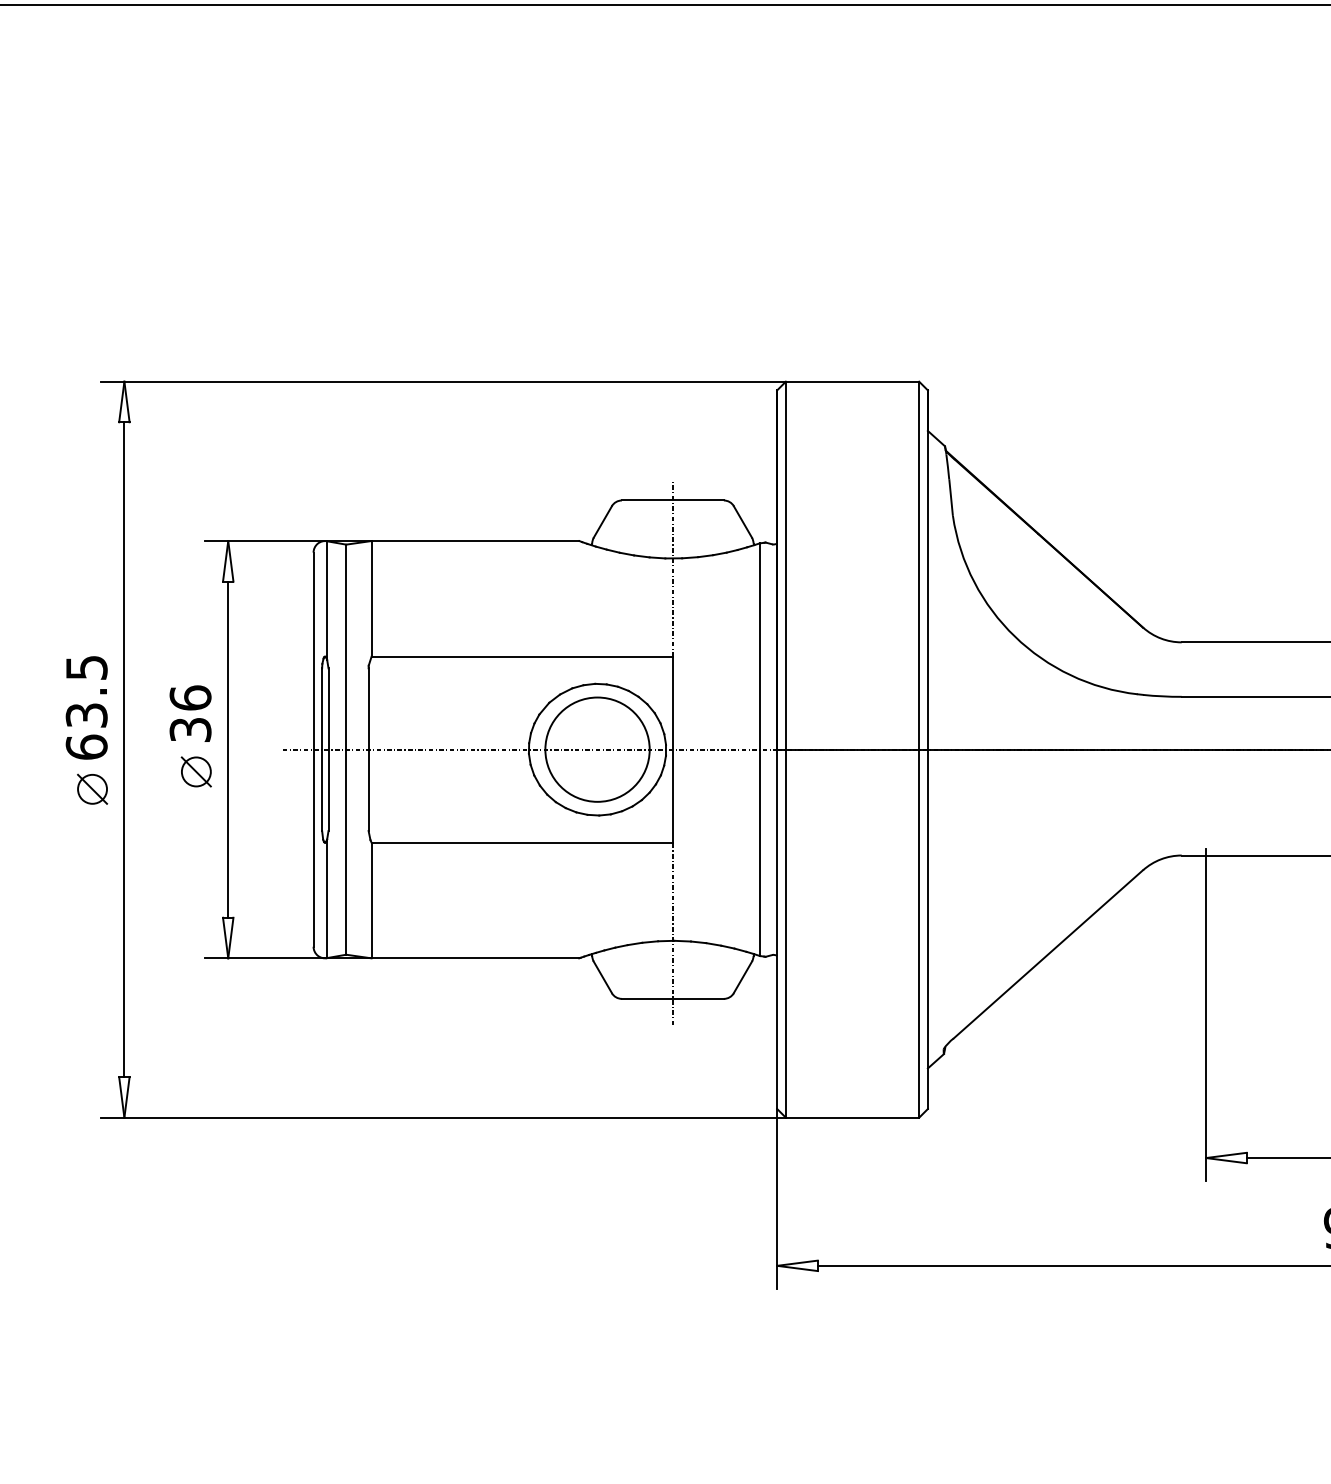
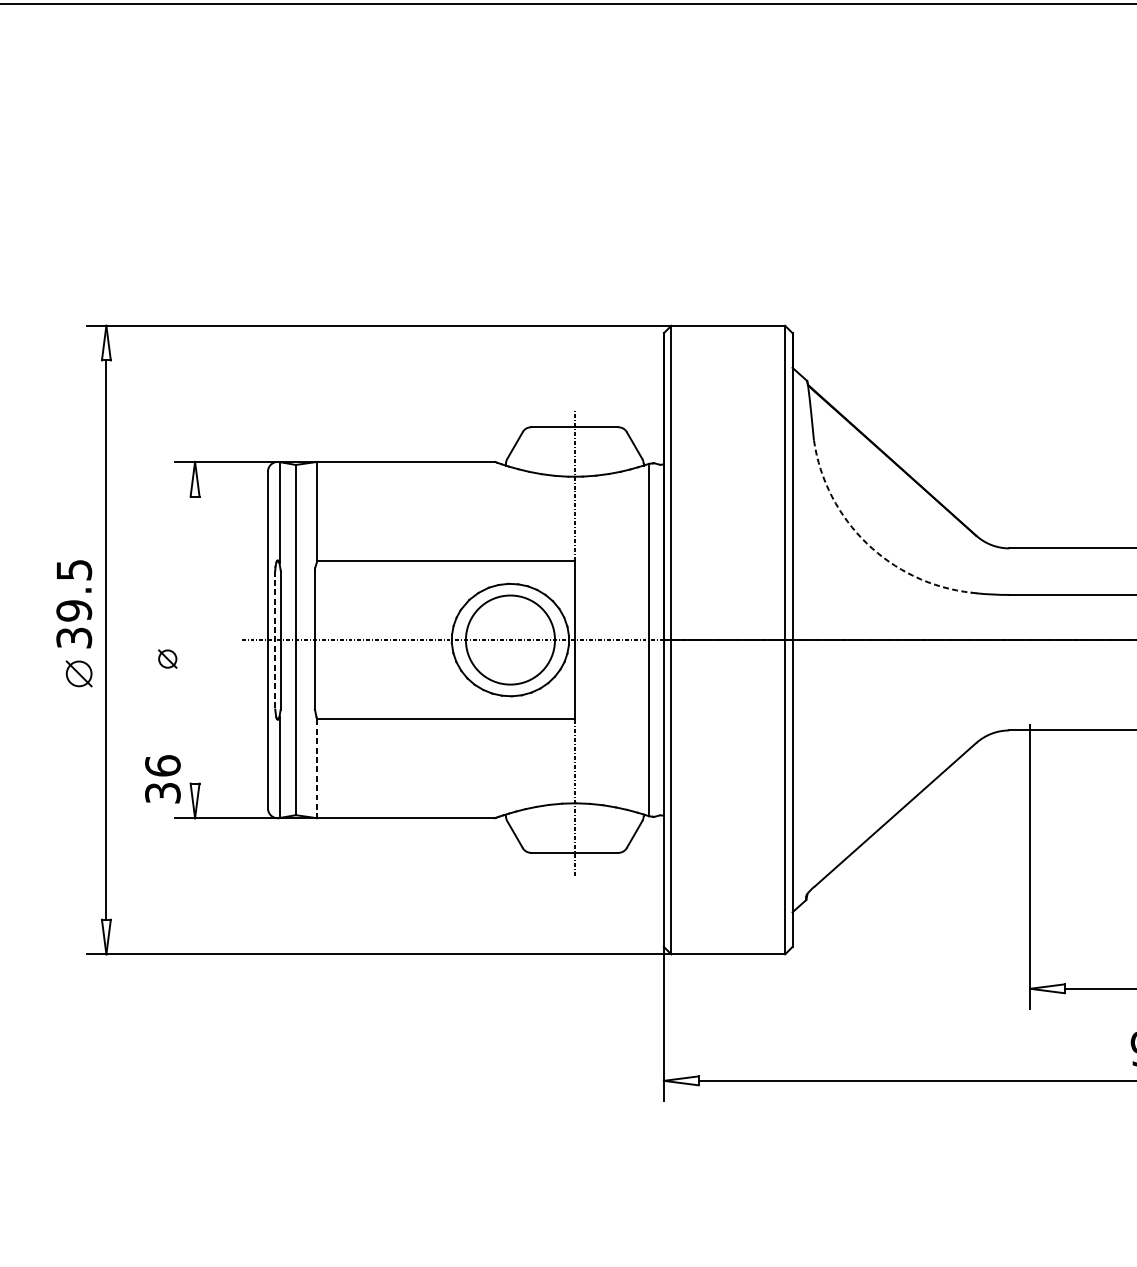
arc: (1014, 636) -> (866, 543), solid -> dashed
text: (190, 713) -> (162, 779), moved
text: (86, 731) -> (74, 624), 63.5 -> 39.5
line: (228, 749) -> (195, 639), removed
line: (322, 750) -> (275, 640), solid -> dashed
part: (195, 771) -> (167, 658), size x0.7
line: (371, 900) -> (317, 768), solid -> dashed

